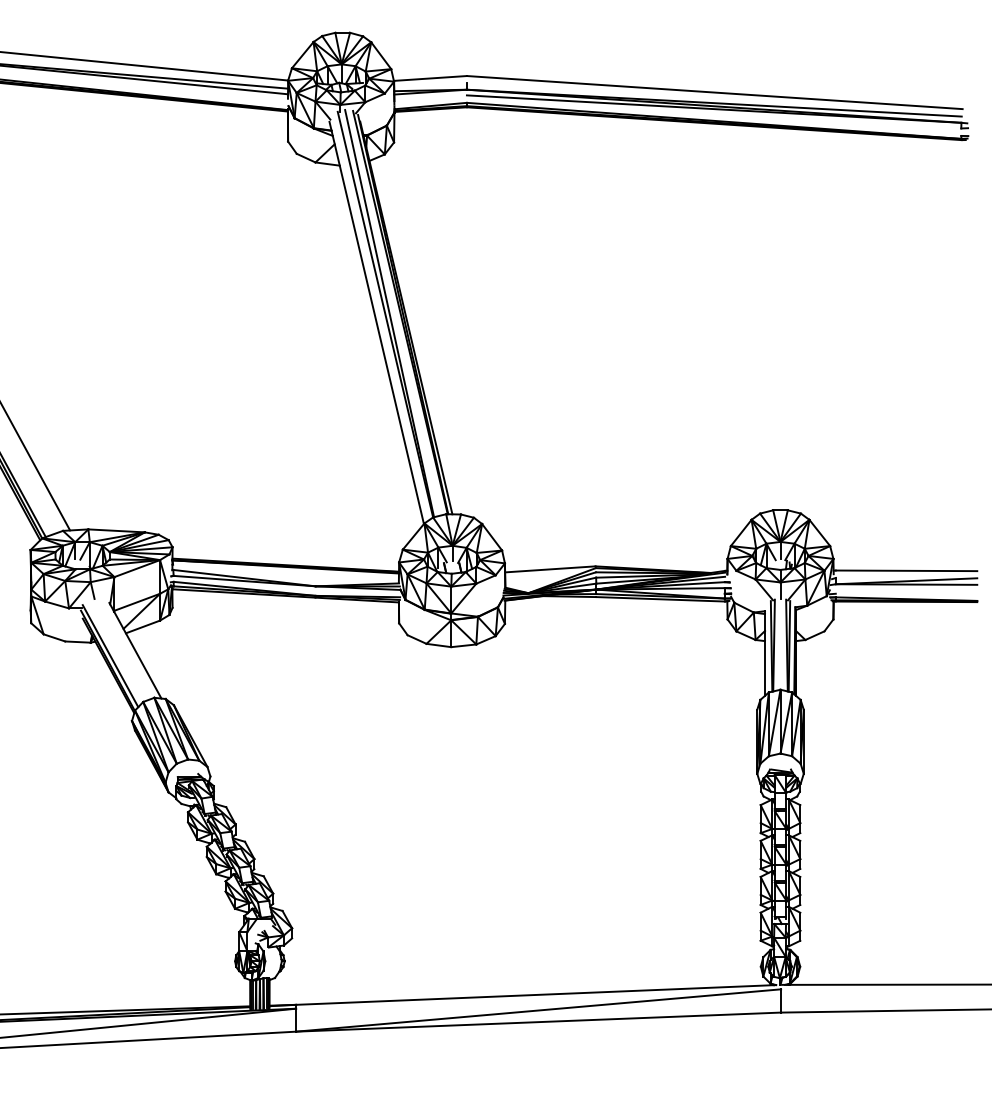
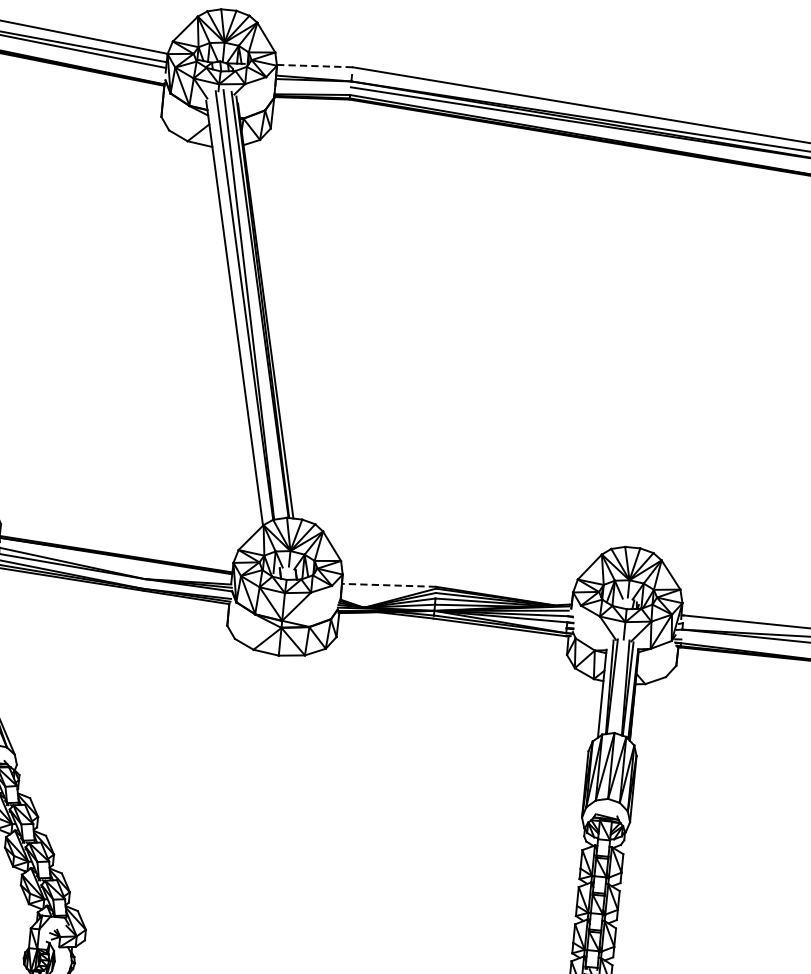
line: (430, 78) -> (314, 66), solid -> dashed
line: (549, 569) -> (388, 585), solid -> dashed

